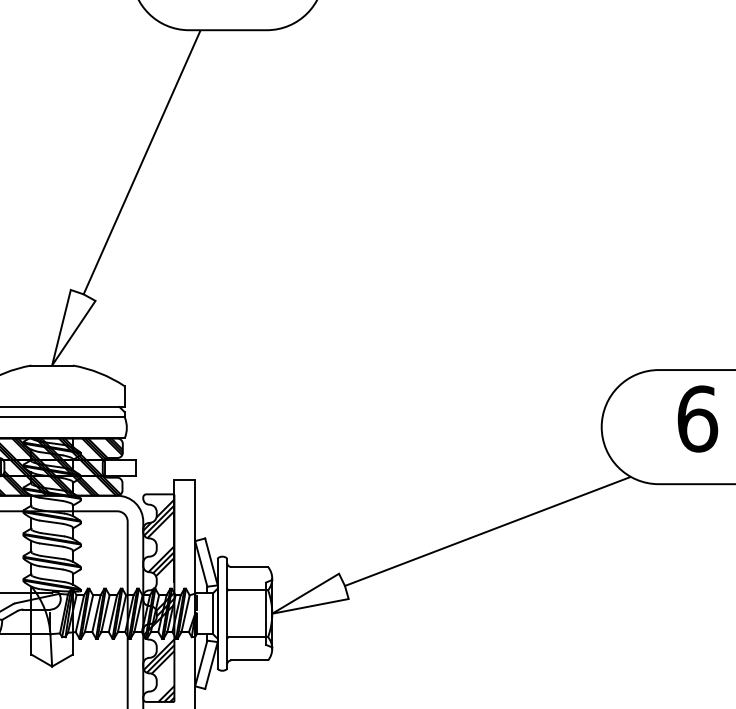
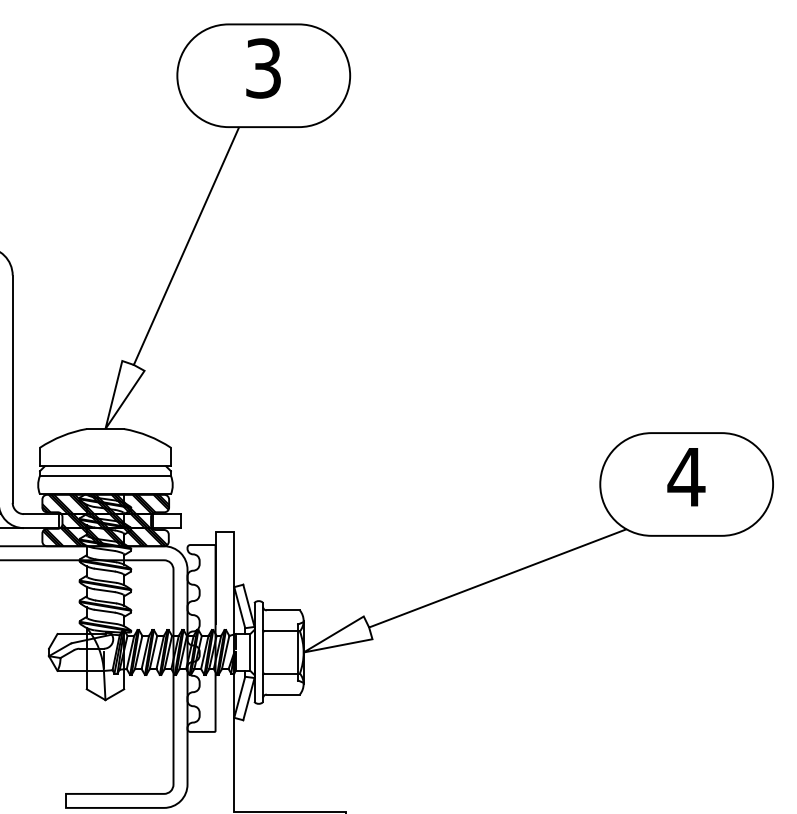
text: (697, 419) -> (686, 477), 6 -> 4
hatch: (158, 600) -> (201, 640), removed

